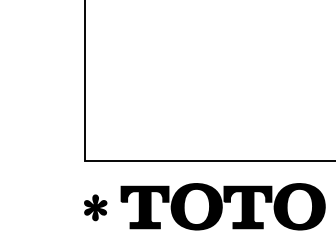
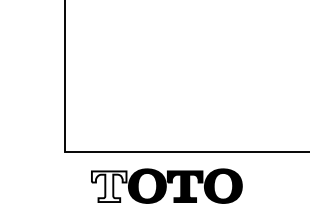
part: (95, 207) -> (72, 186), removed
fill: (144, 207) -> (108, 186), removed

